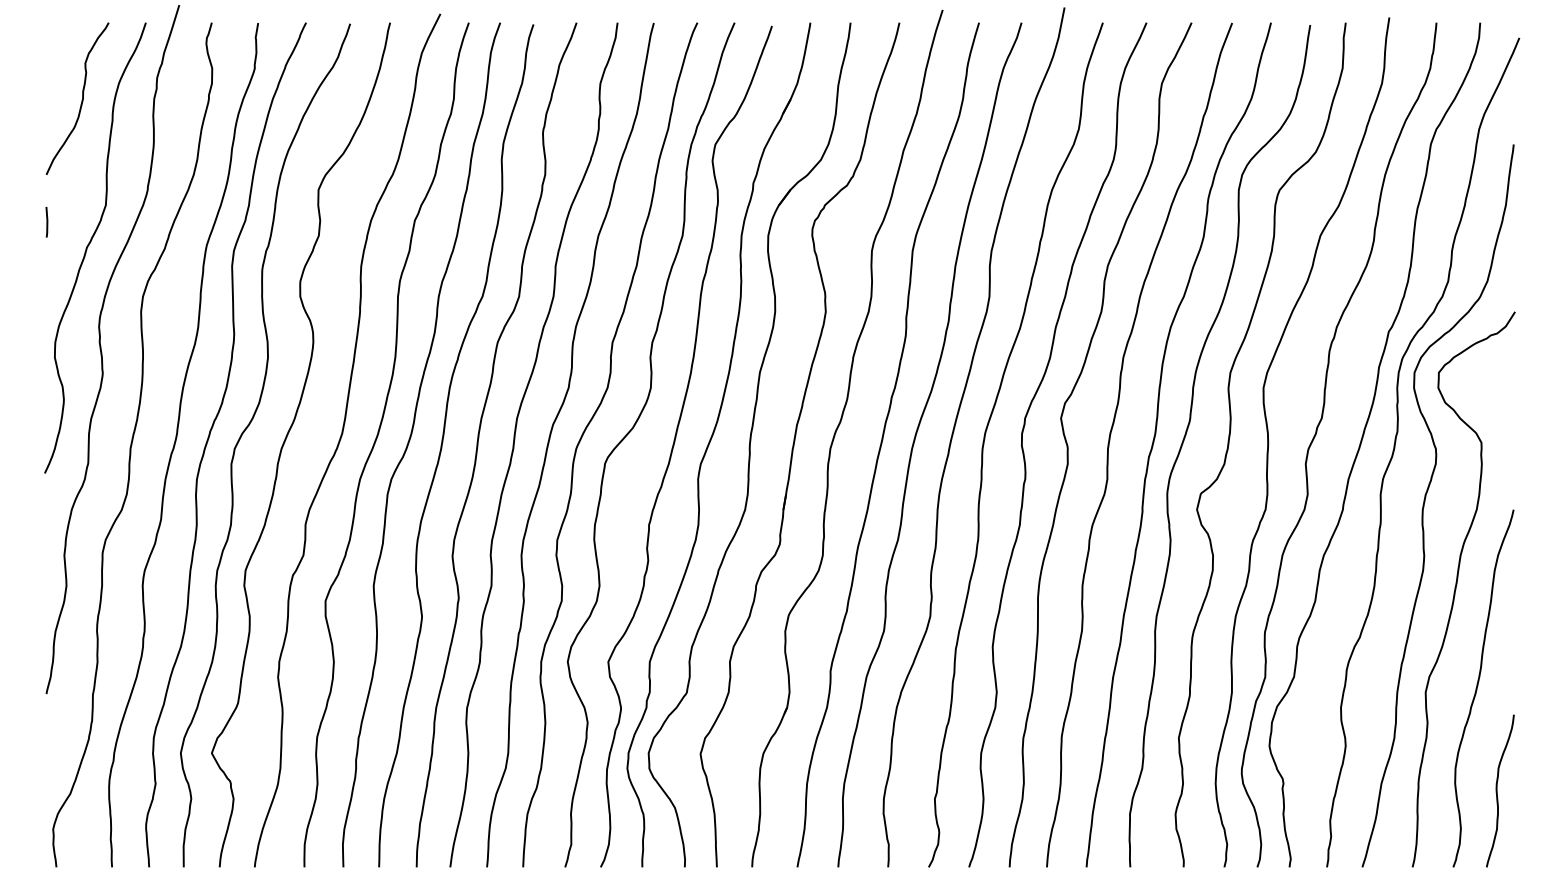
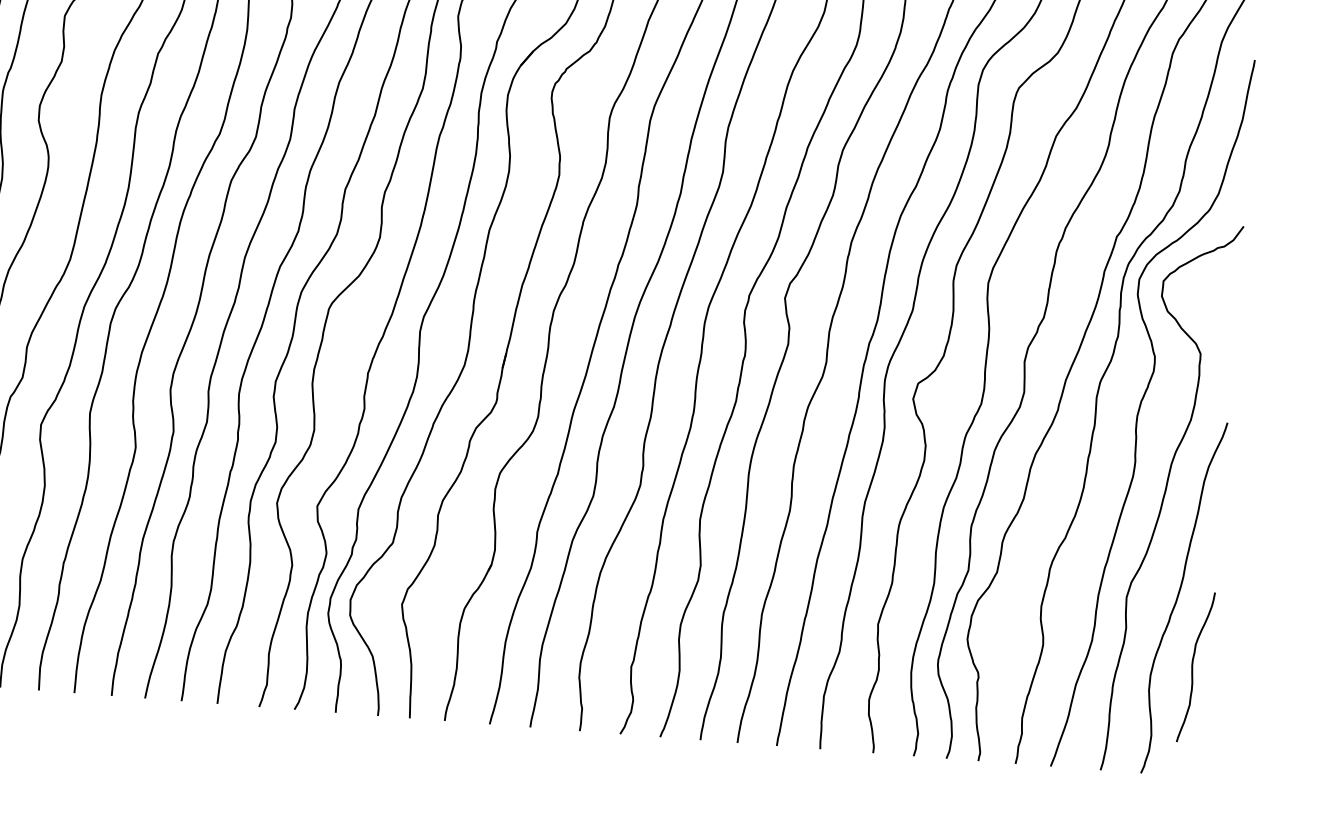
curve: (1497, 790) -> (1193, 666), moved

